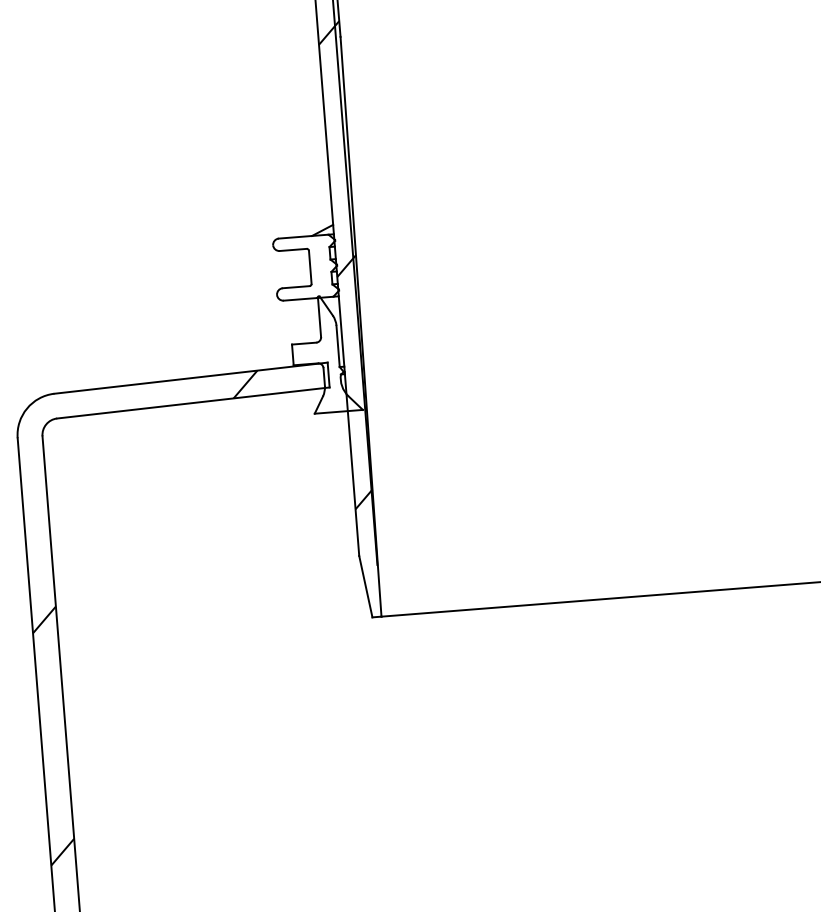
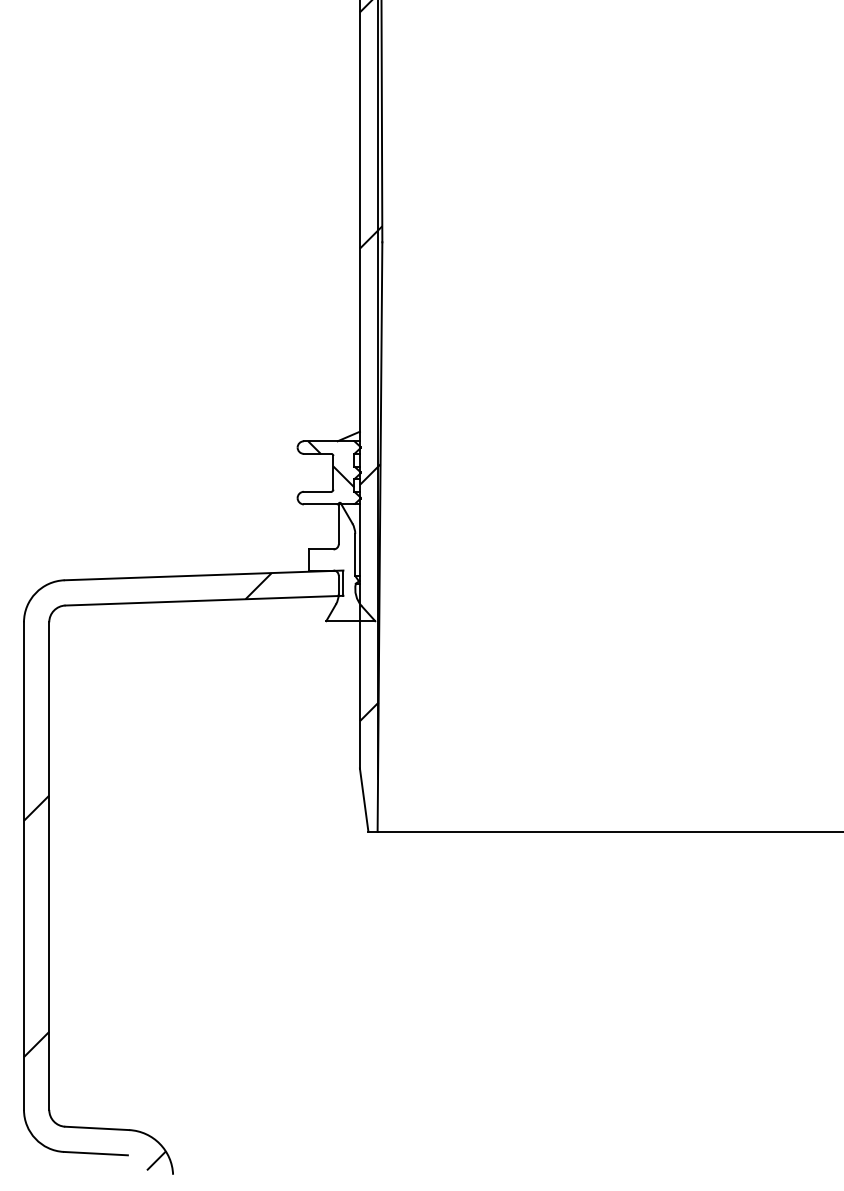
hatch: (307, 259) -> (331, 464), added

